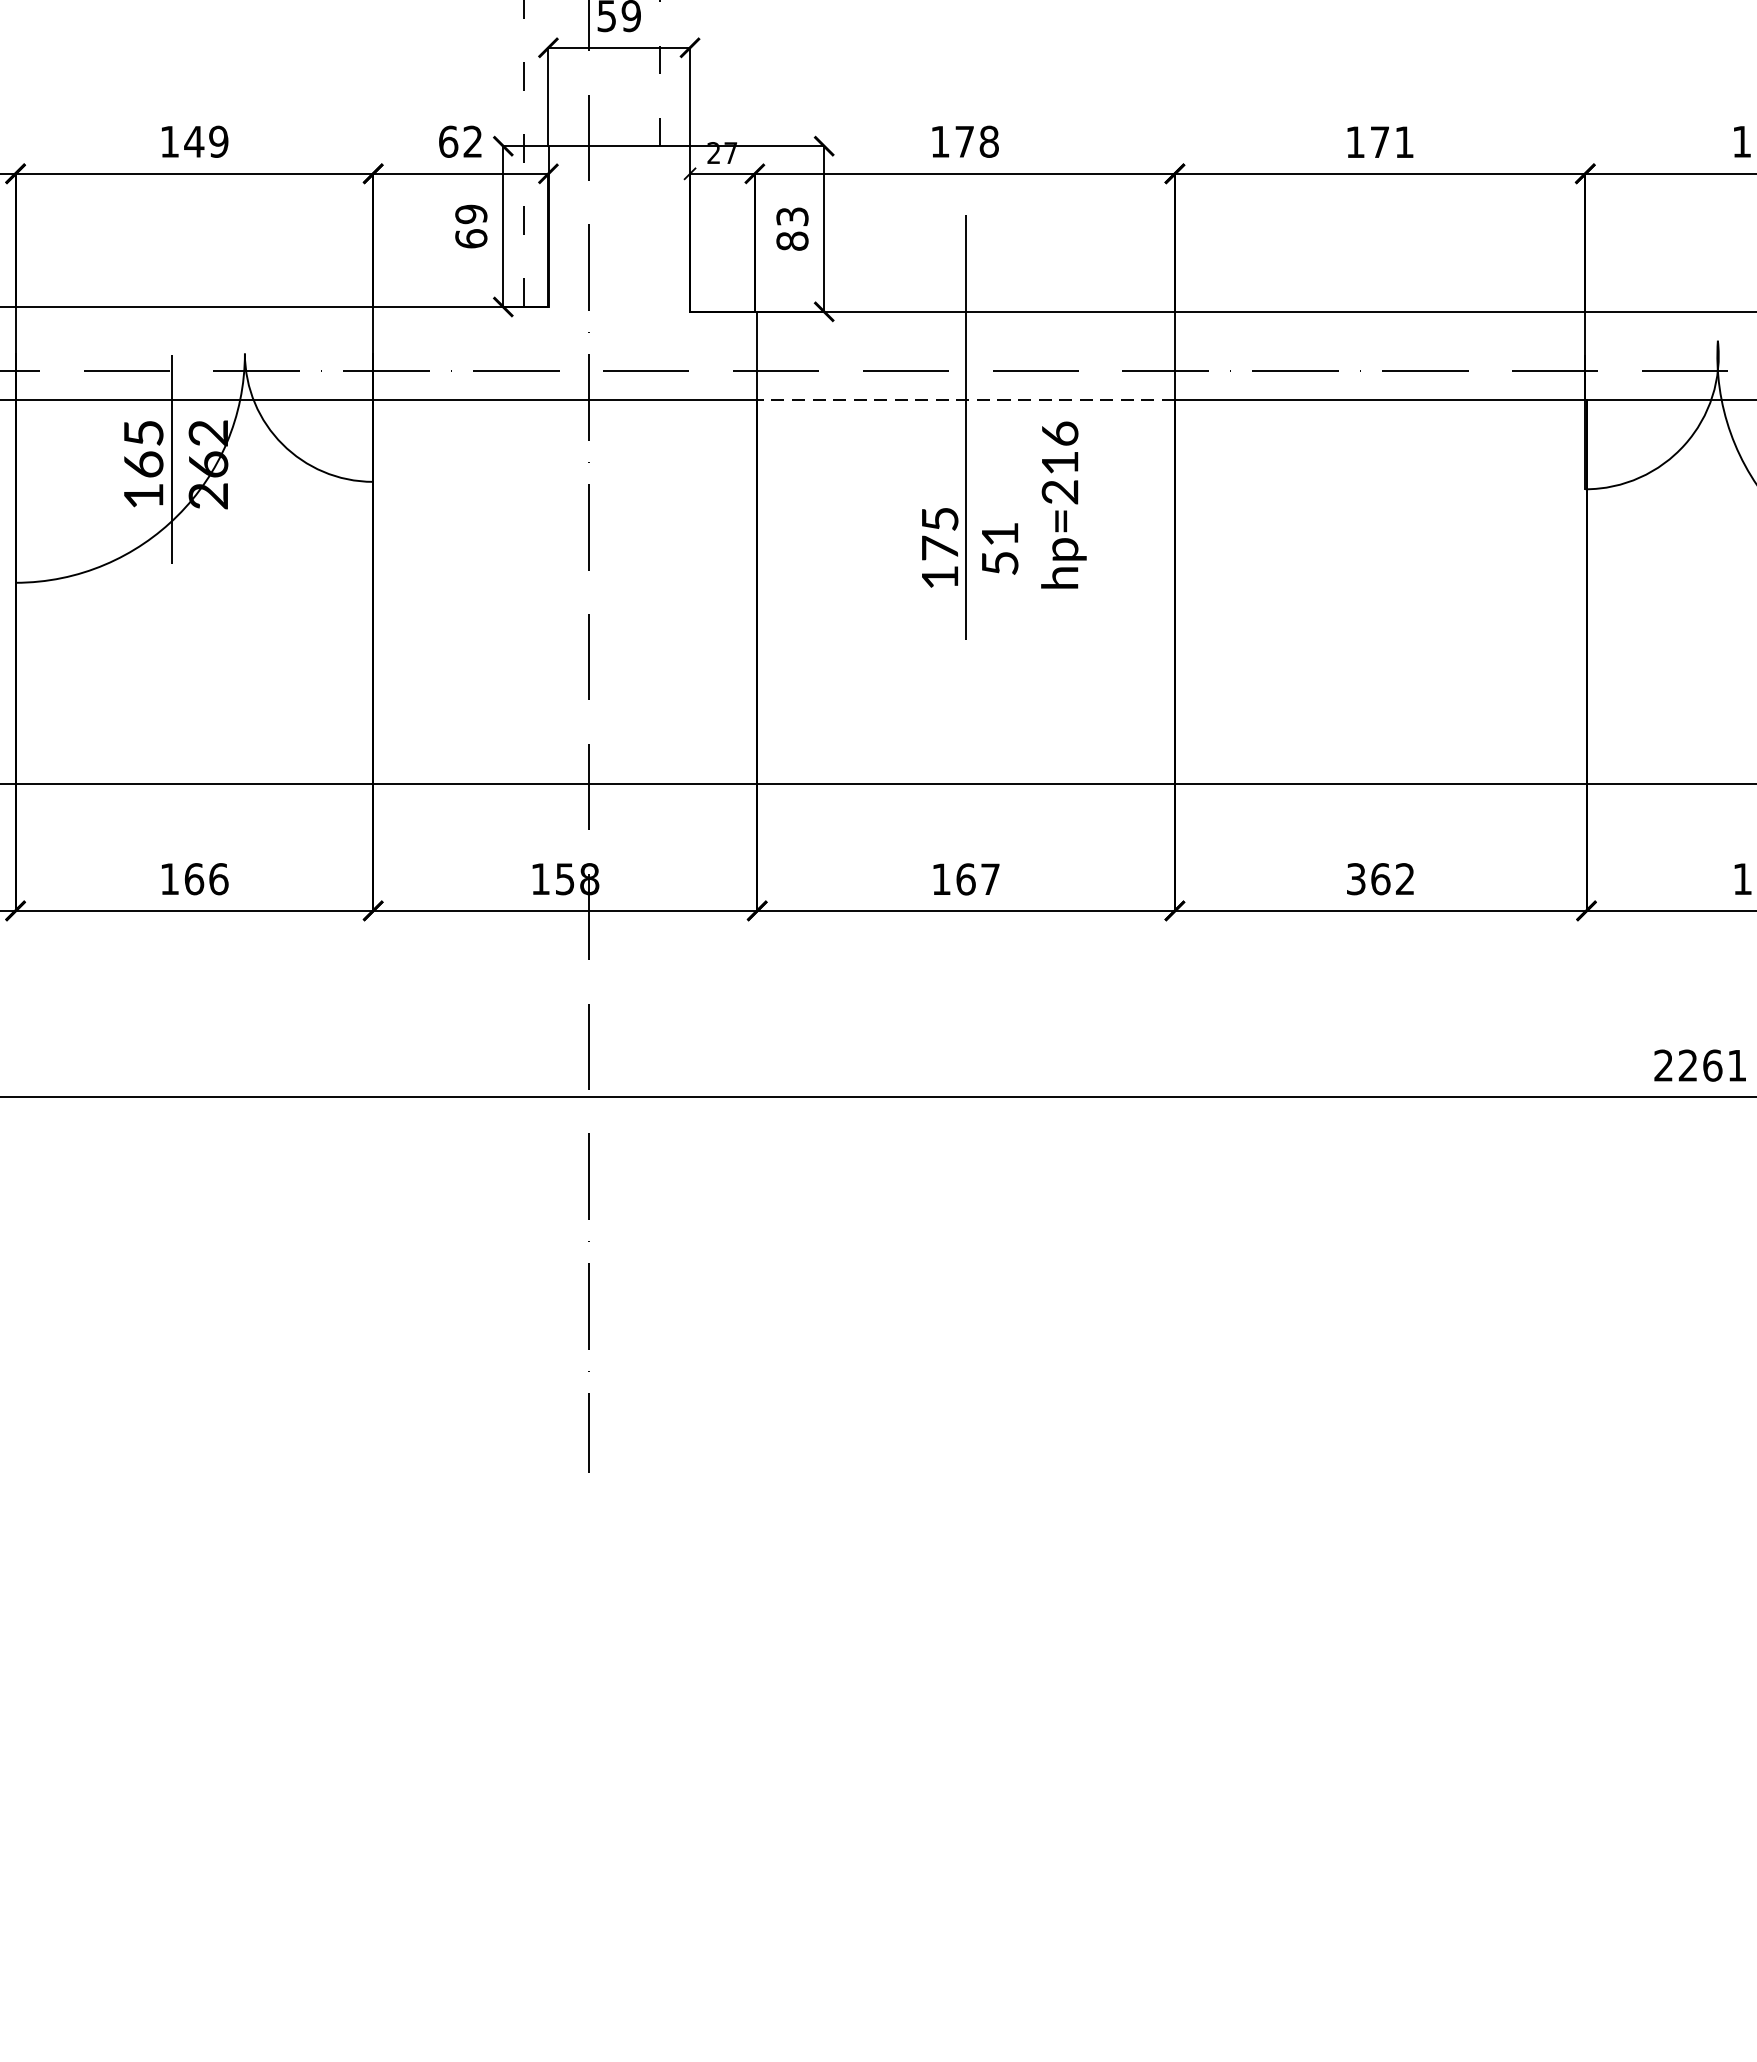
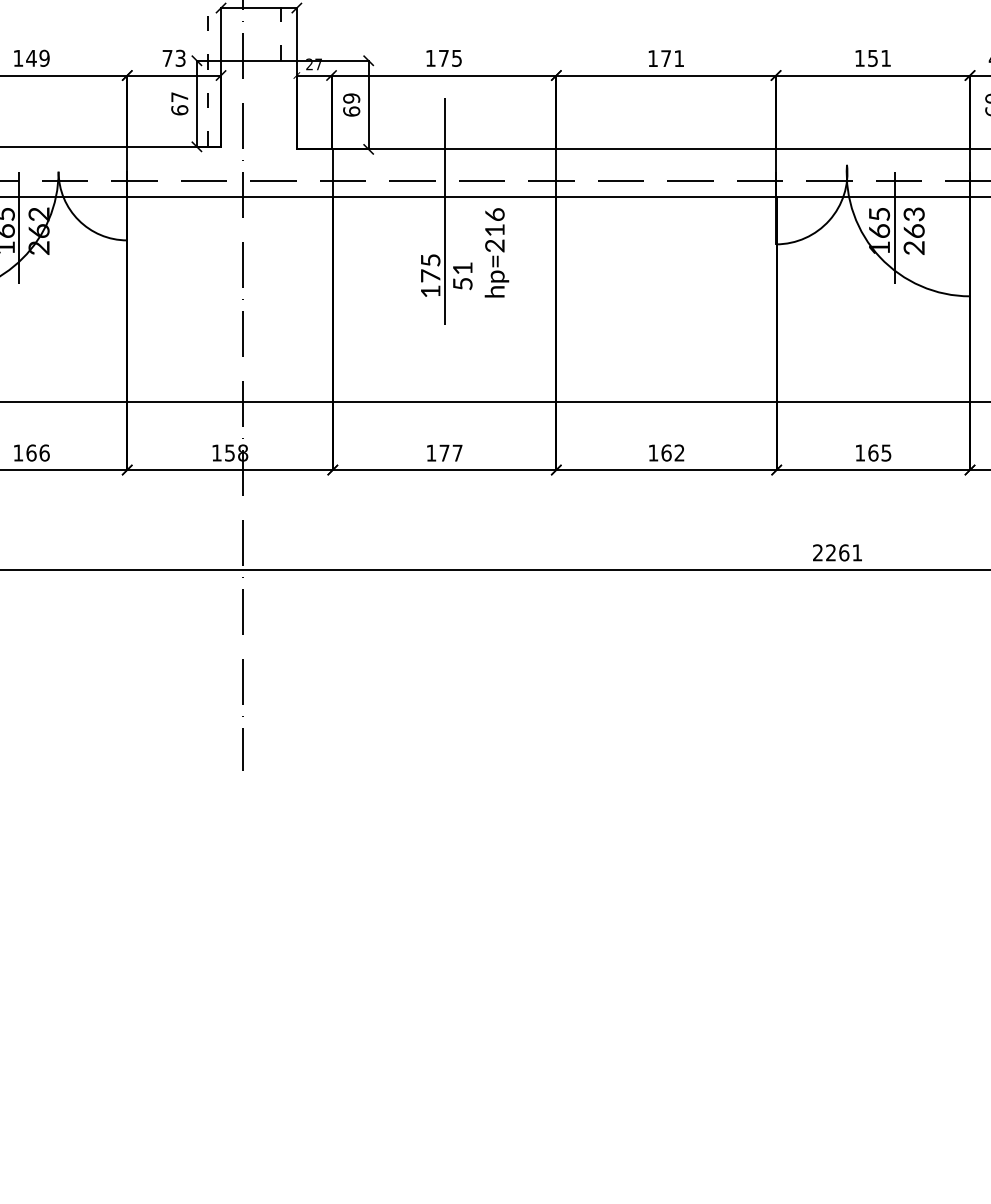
text: (459, 140) -> (173, 57), 62 -> 73
text: (990, 140) -> (457, 57), 178 -> 175
text: (470, 214) -> (179, 97), 69 -> 67
text: (792, 227) -> (351, 104), 83 -> 69
line: (965, 399) -> (444, 196), dashed -> solid
text: (965, 878) -> (444, 452), 167 -> 177
text: (1356, 878) -> (653, 452), 362 -> 162

